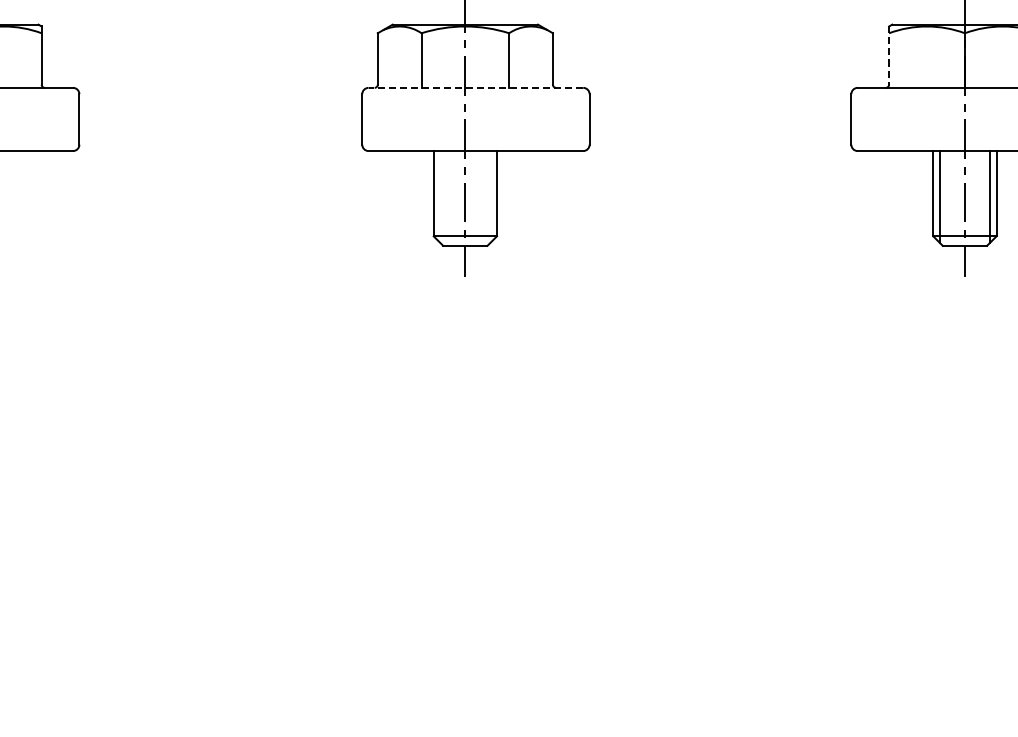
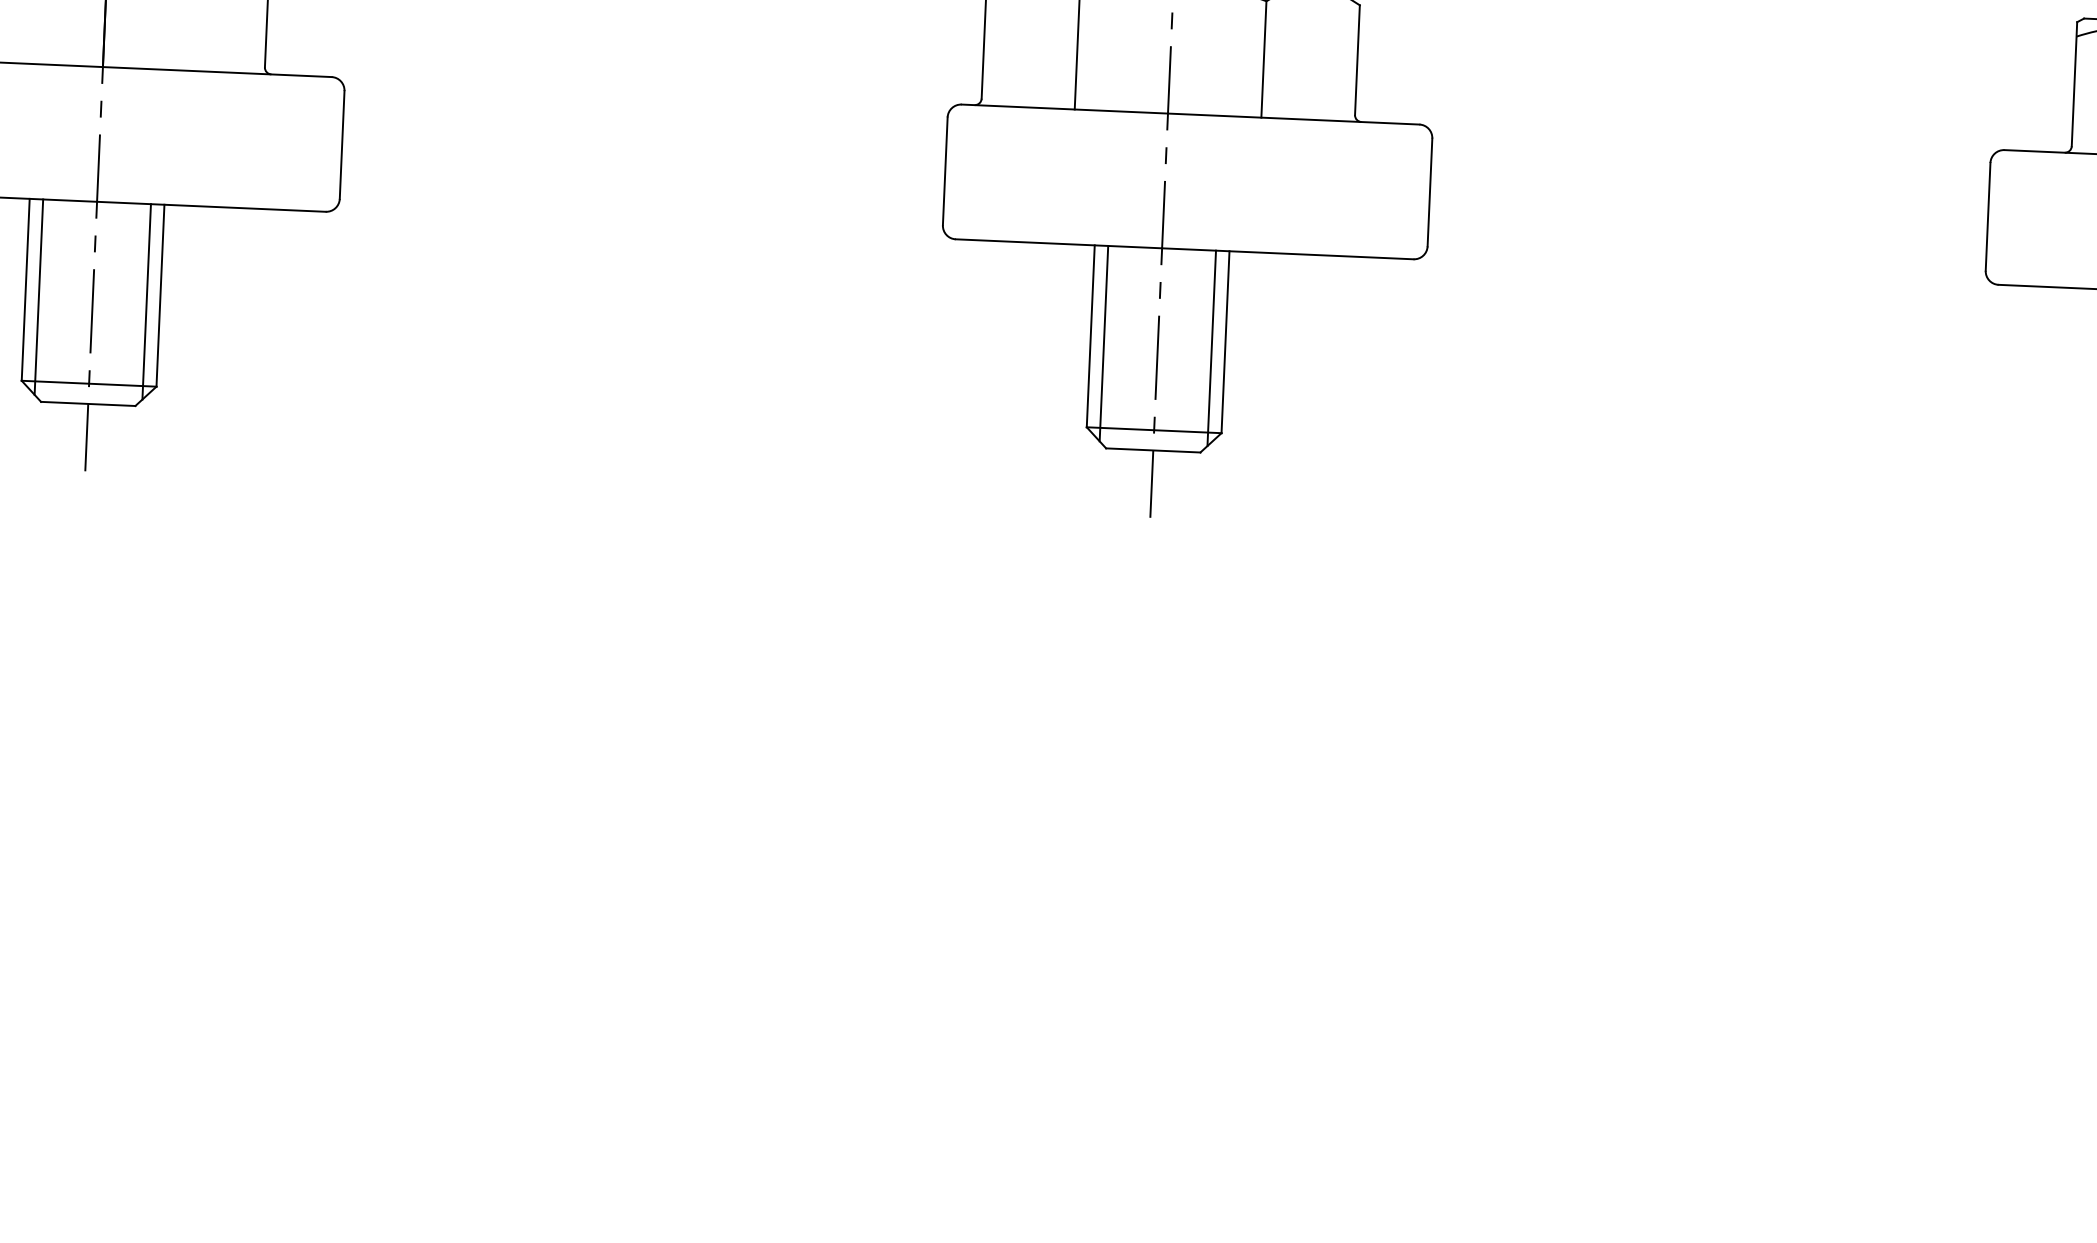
line: (889, 56) -> (2075, 86), dashed -> solid
line: (475, 87) -> (1189, 113), dashed -> solid
line: (440, 196) -> (1104, 342), added
line: (490, 196) -> (1211, 347), added

